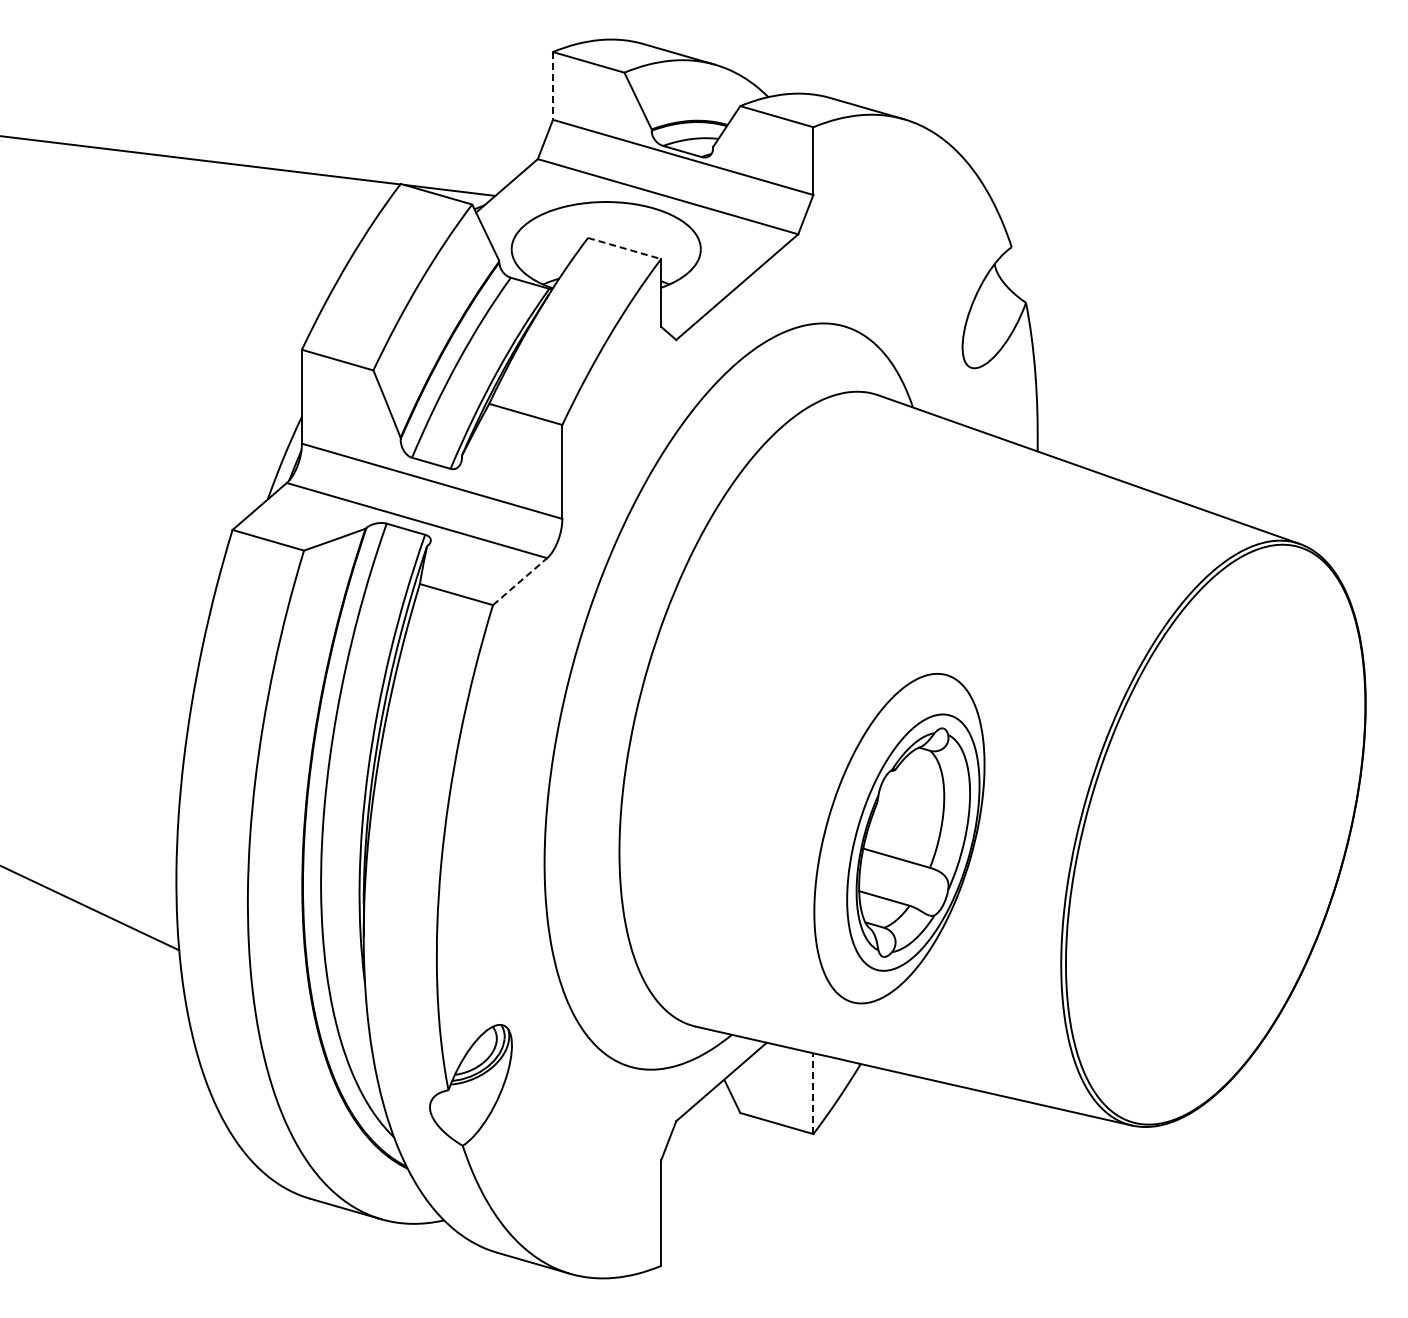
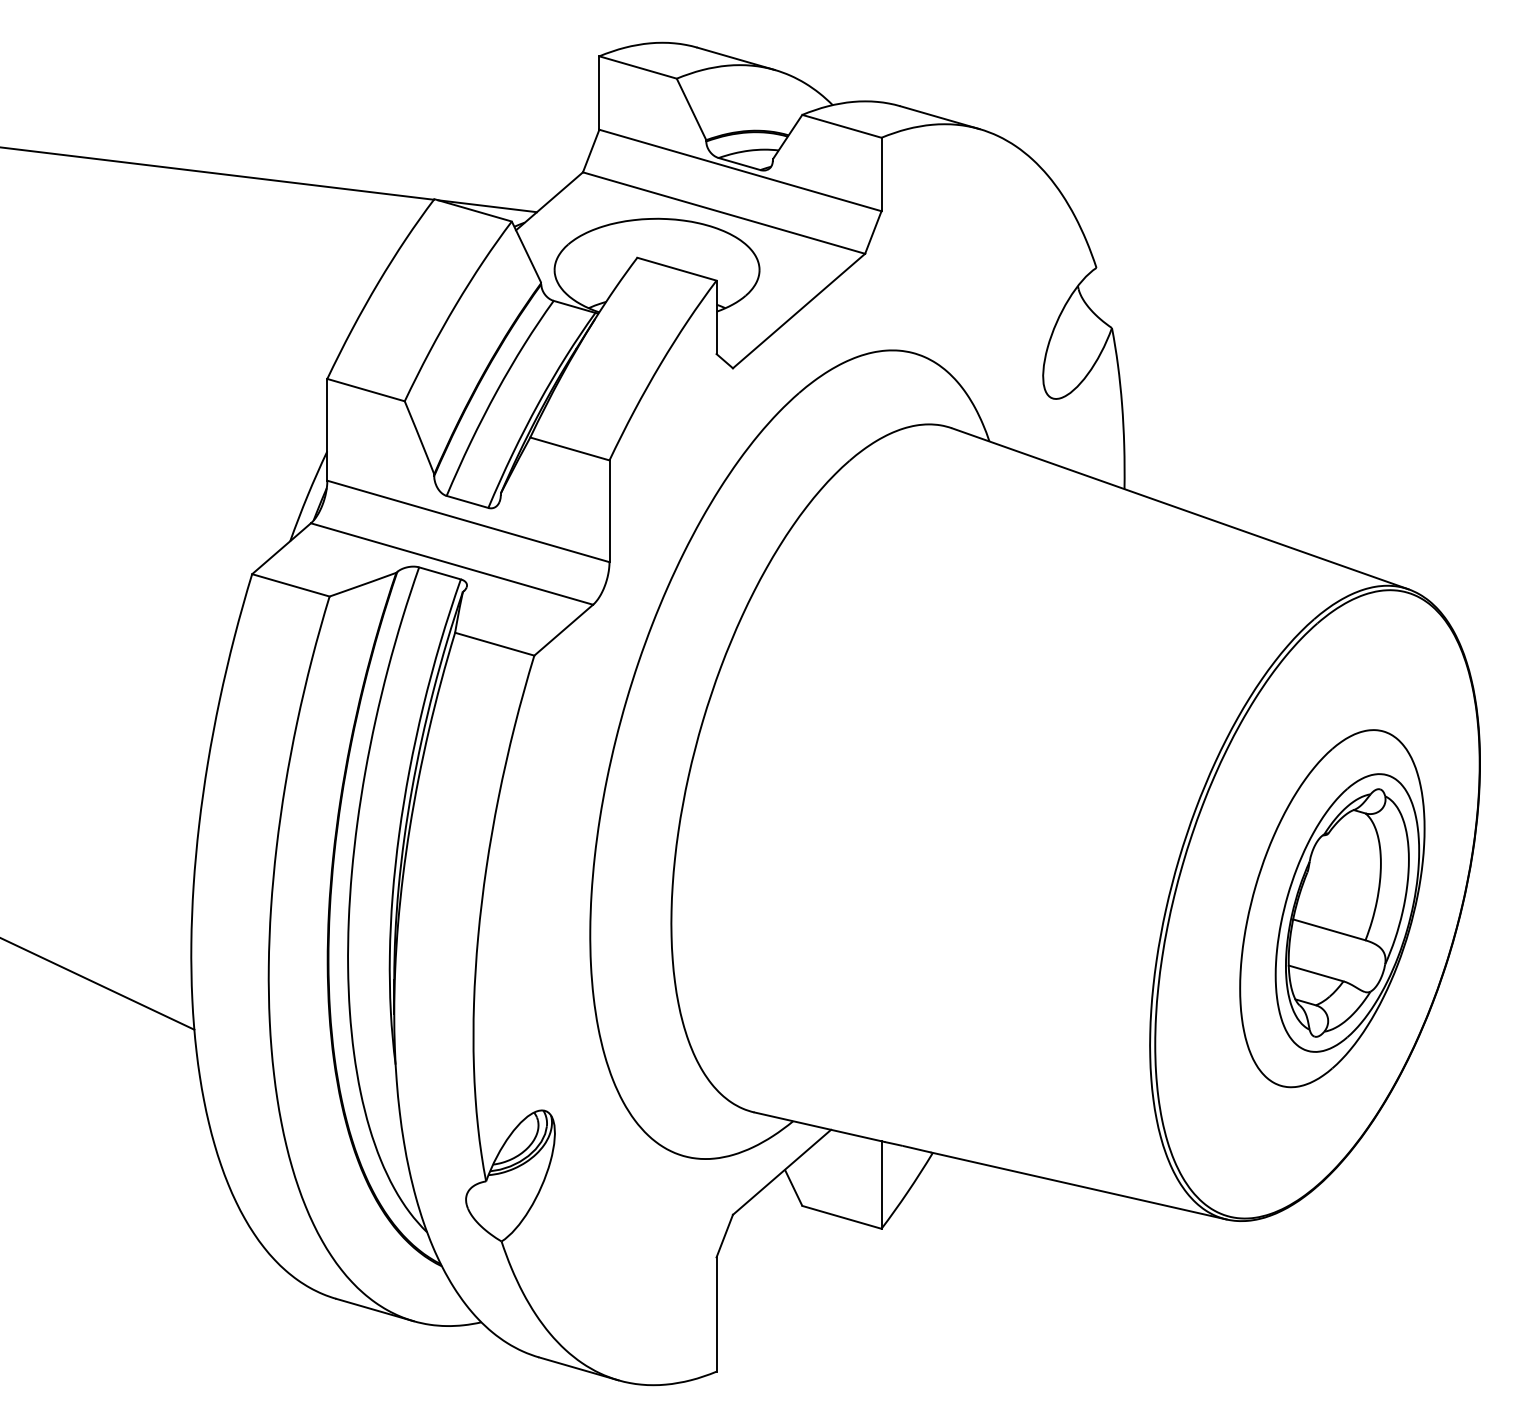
line: (552, 85) -> (598, 92), dashed -> solid
line: (625, 248) -> (677, 269), dashed -> solid
line: (520, 581) -> (564, 630), dashed -> solid
part: (899, 838) -> (1332, 908), moved
line: (813, 1093) -> (881, 1184), dashed -> solid

